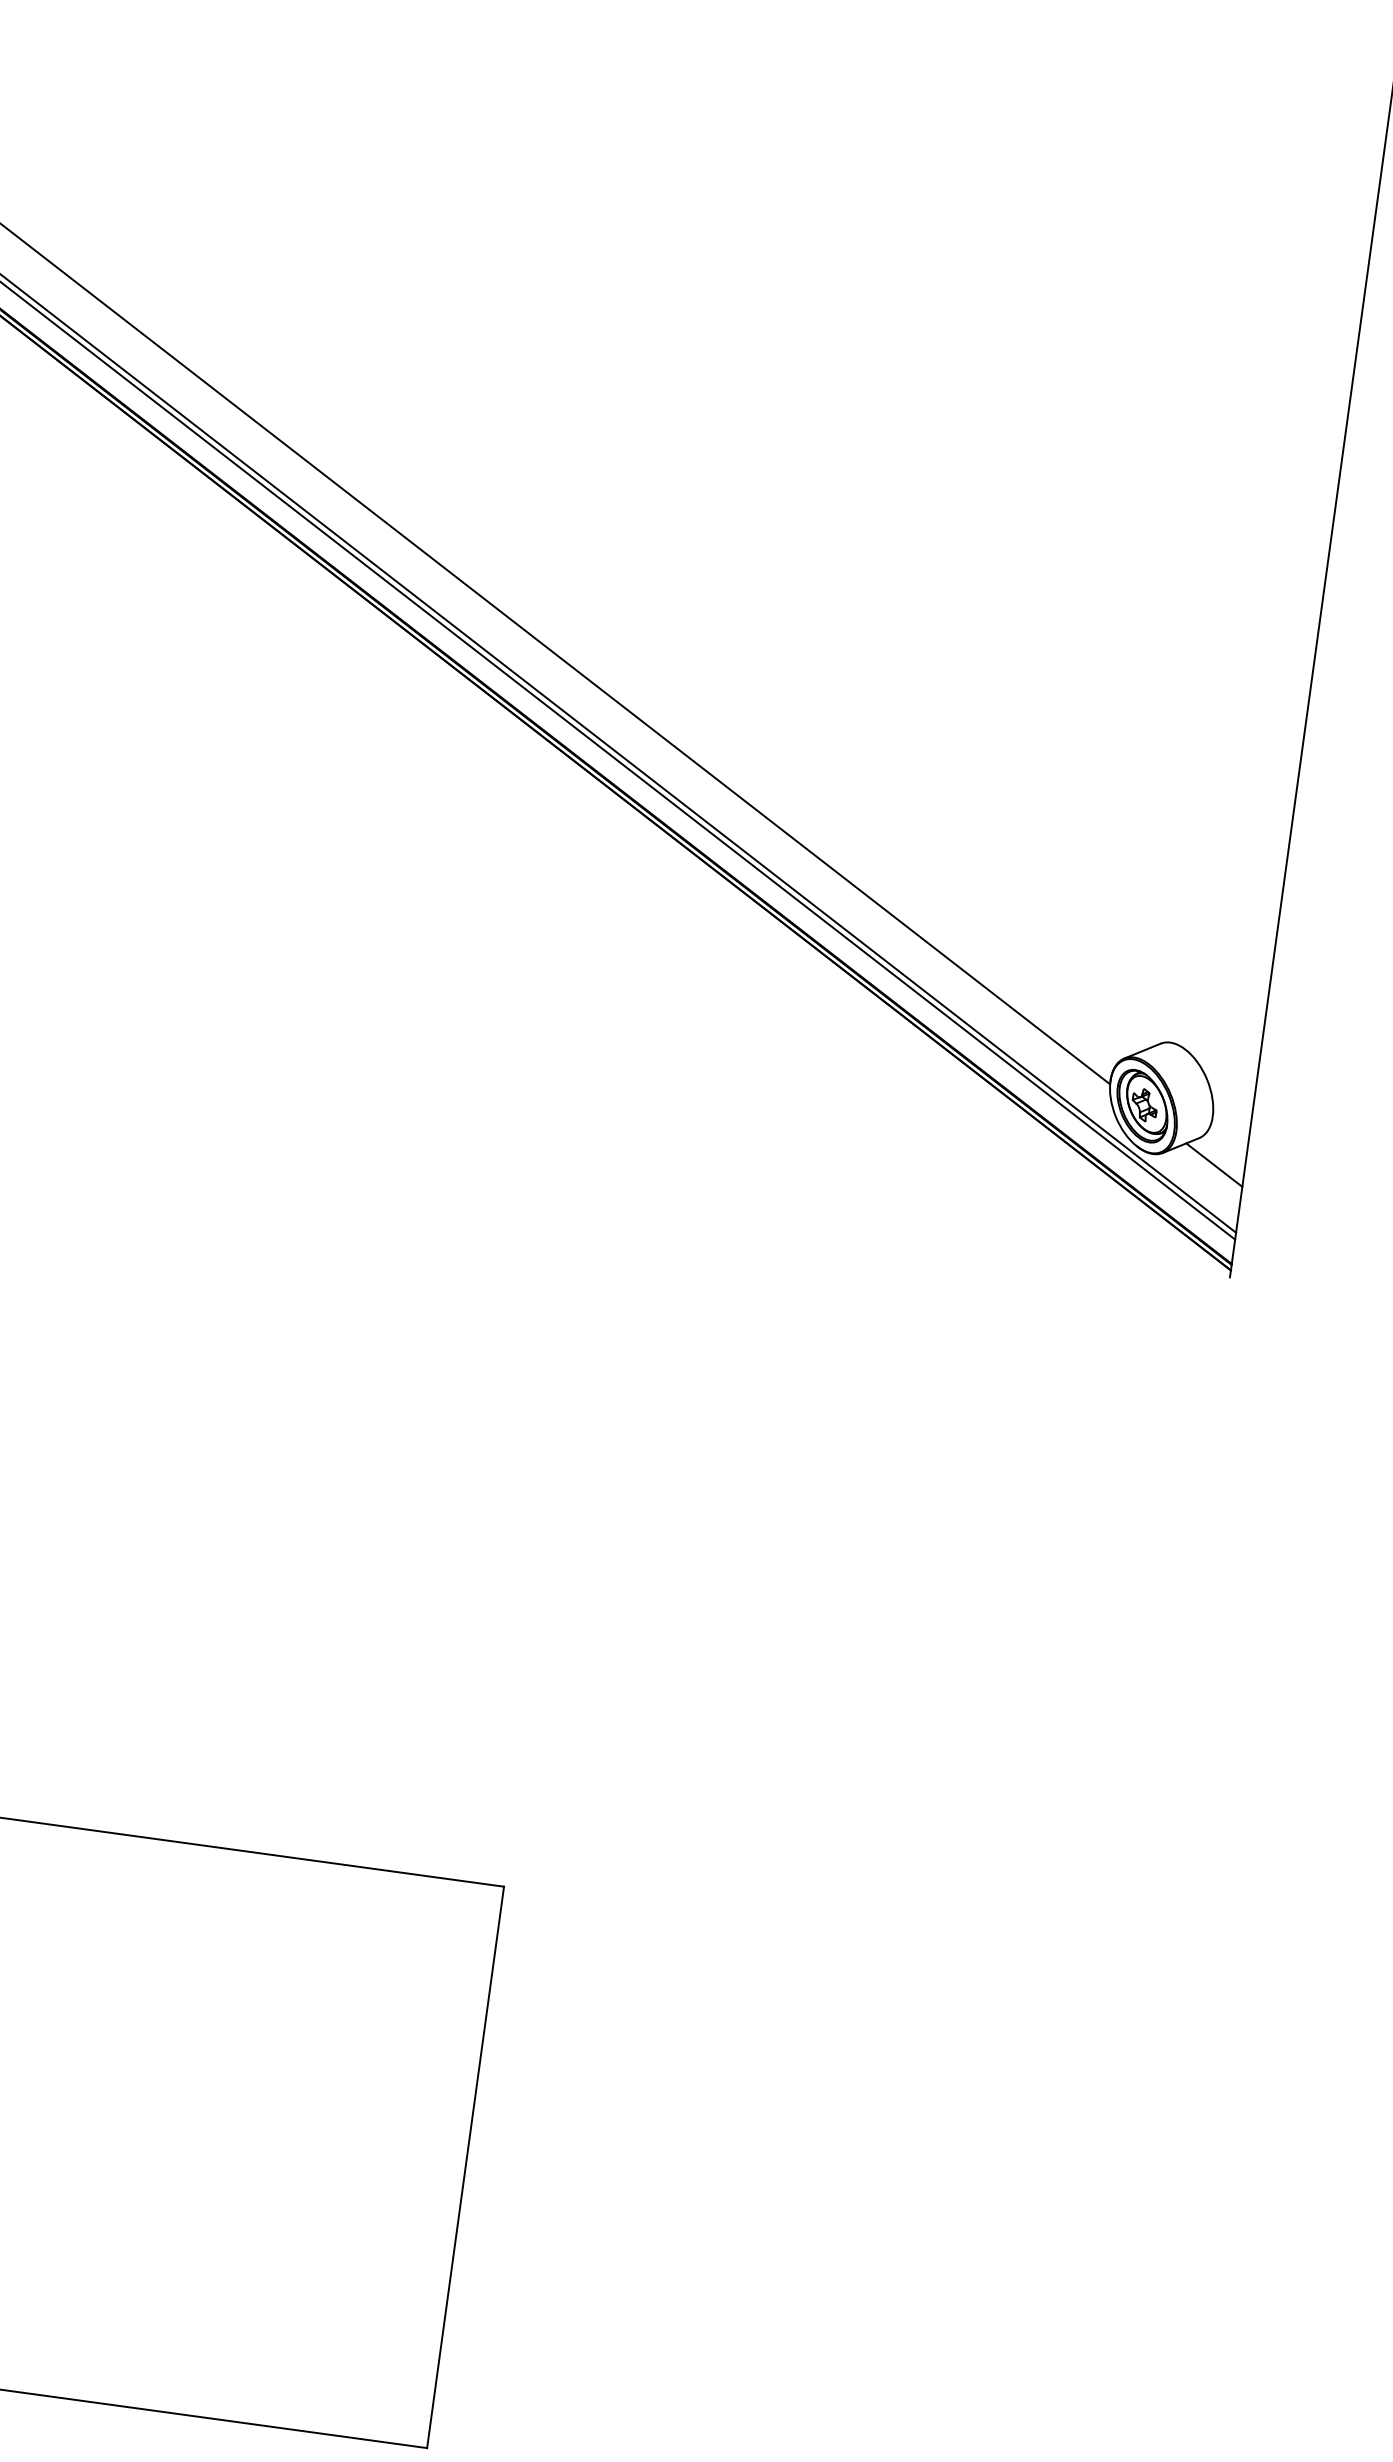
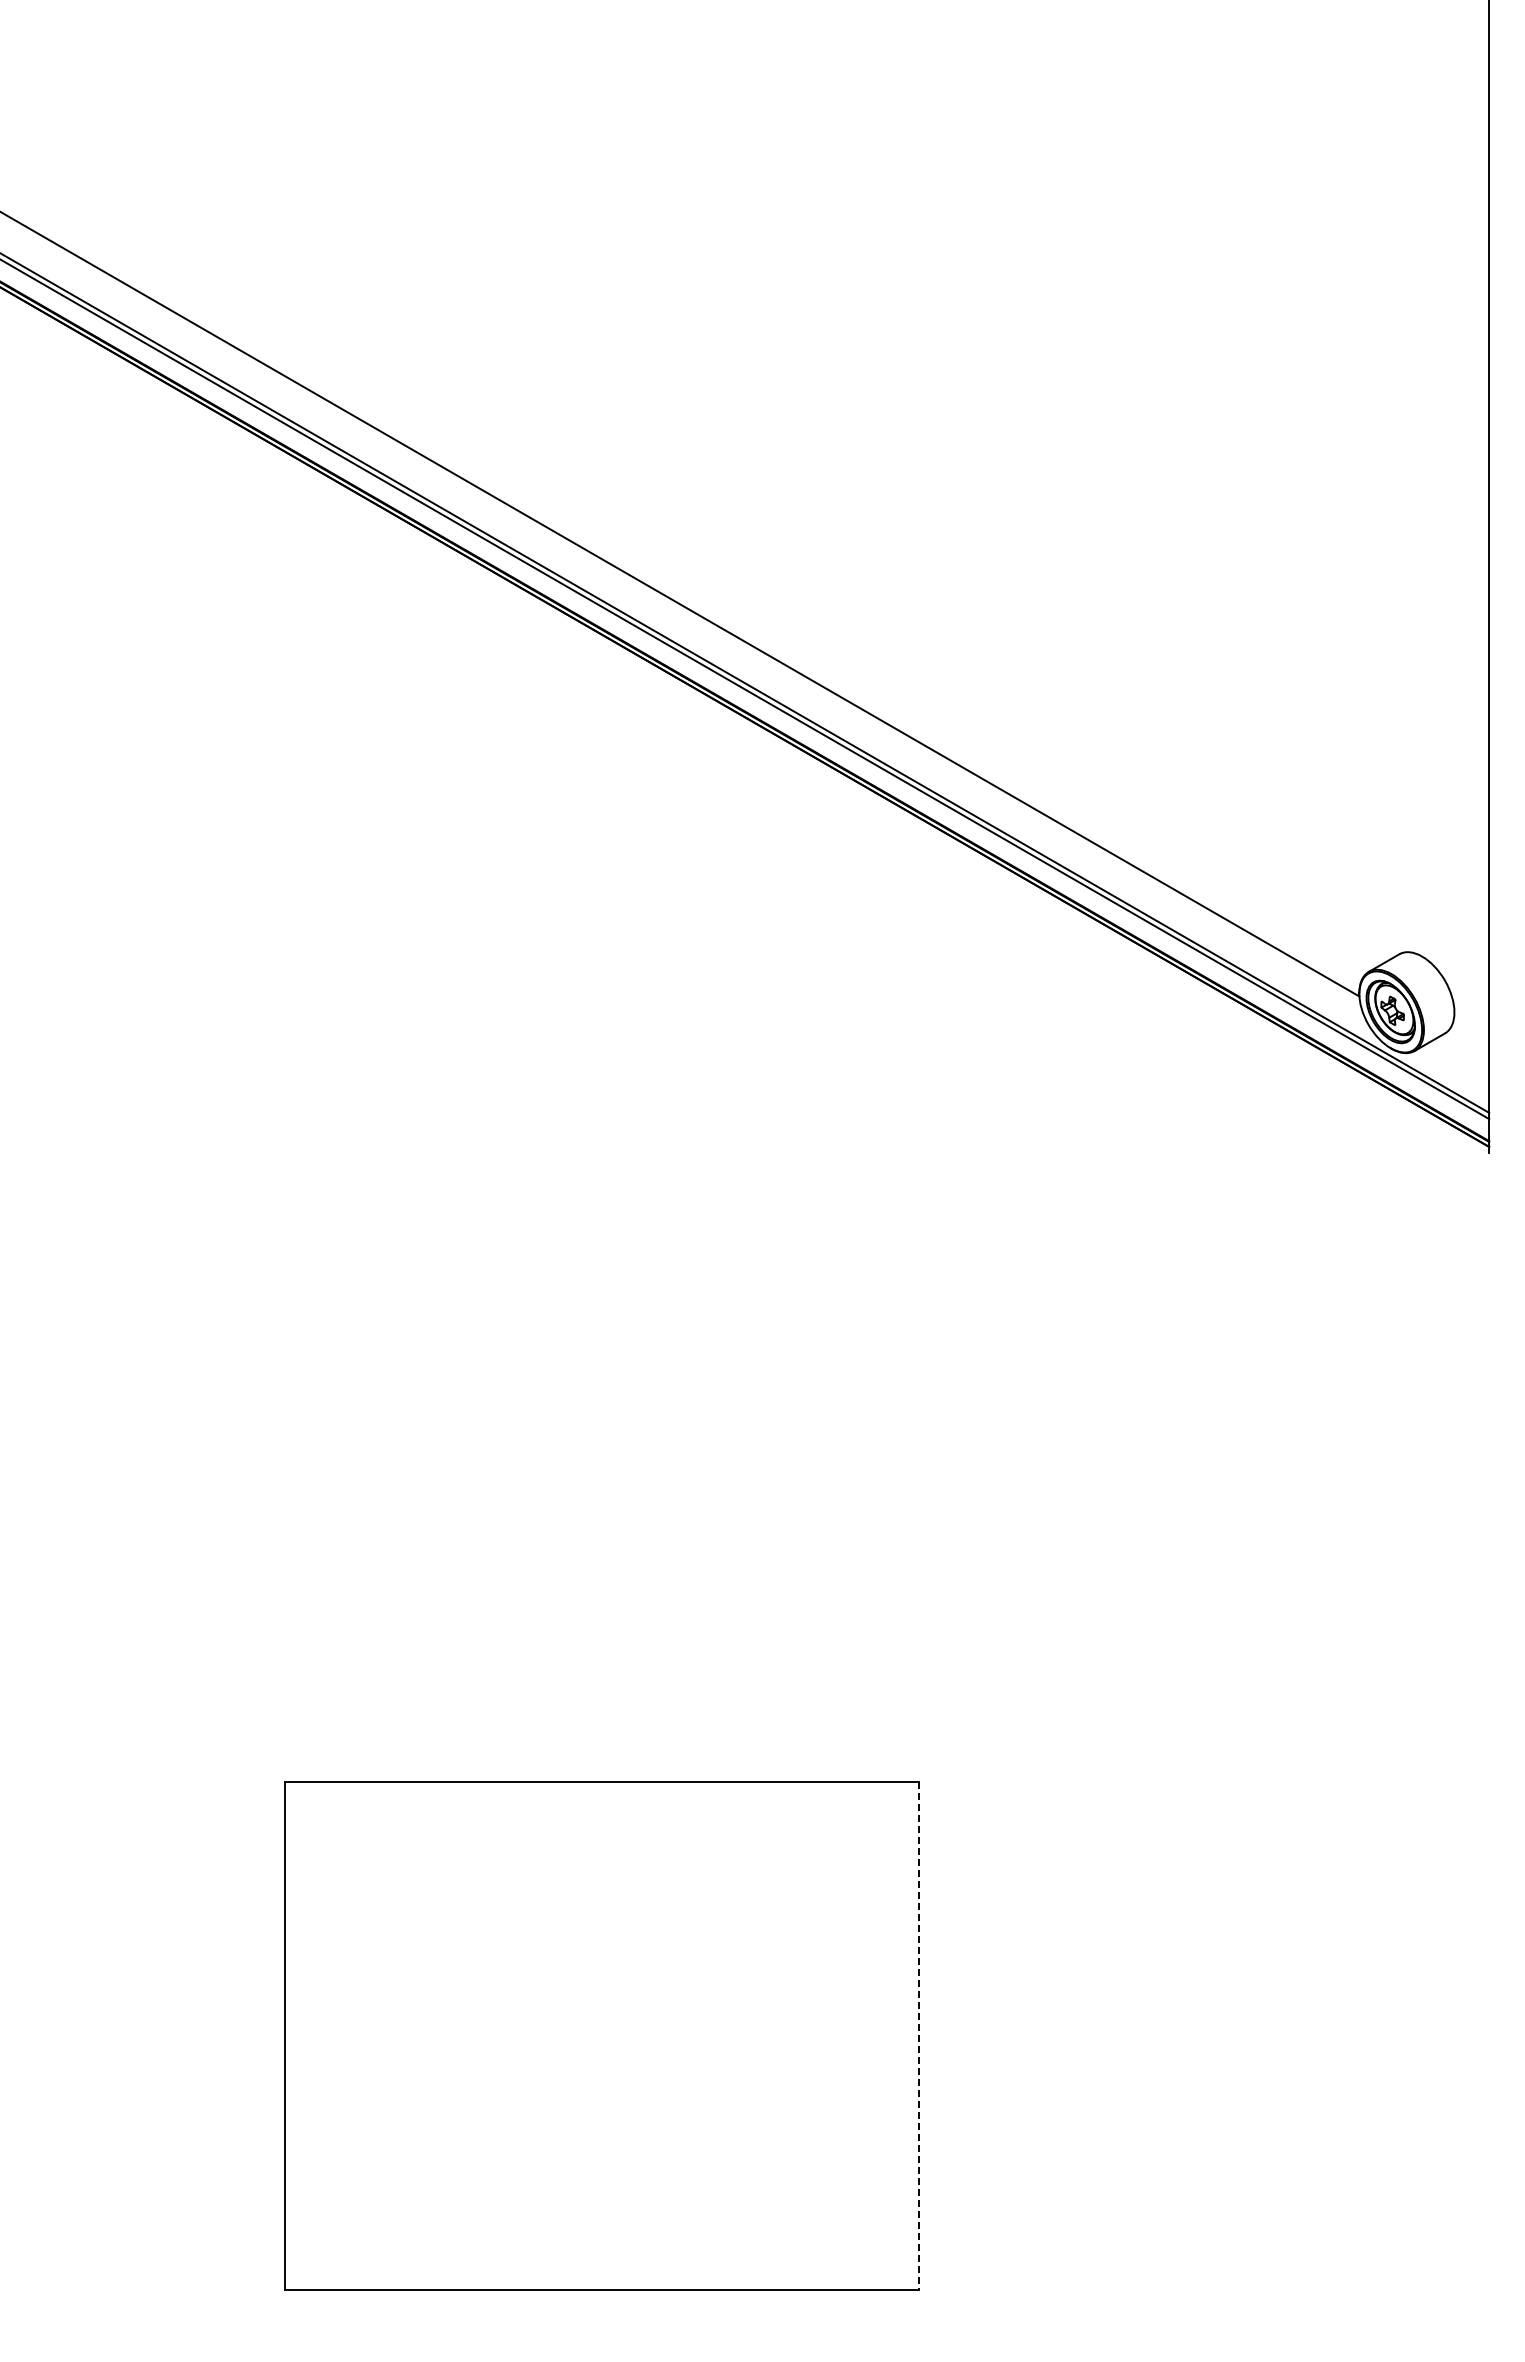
line: (1214, 1165) -> (1461, 1055), removed
line: (466, 2167) -> (919, 2036), solid -> dashed

